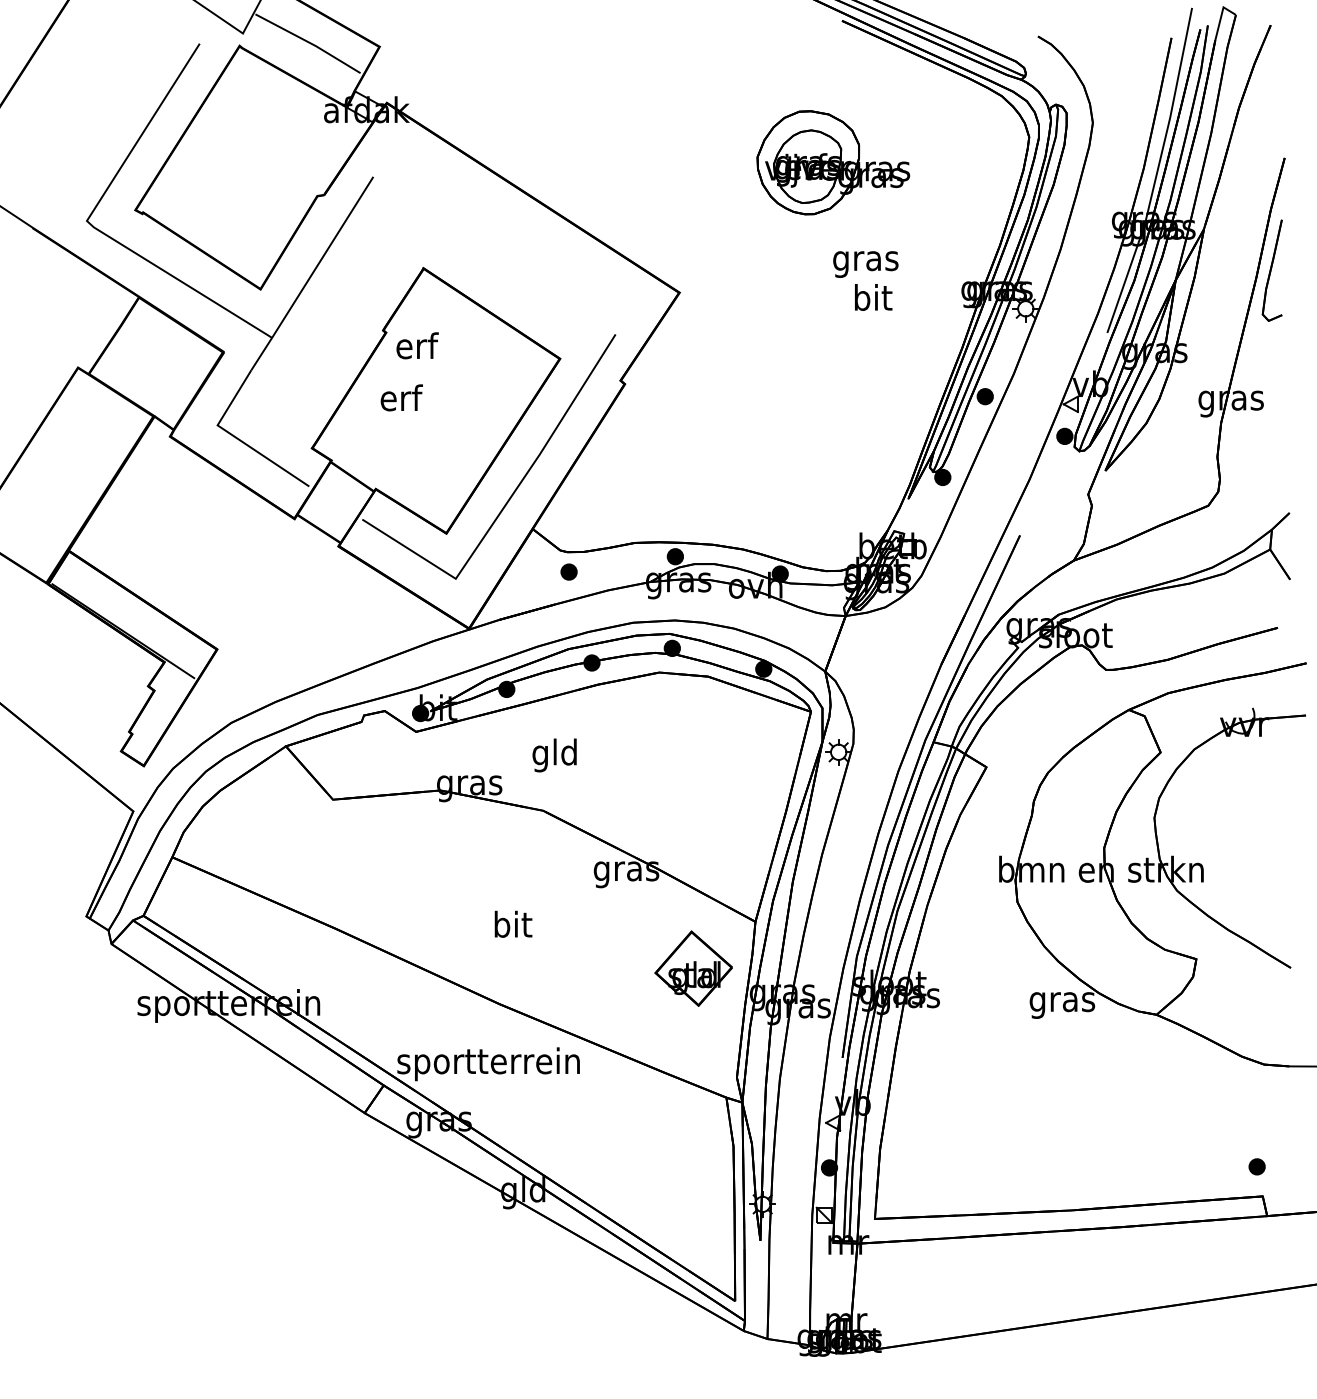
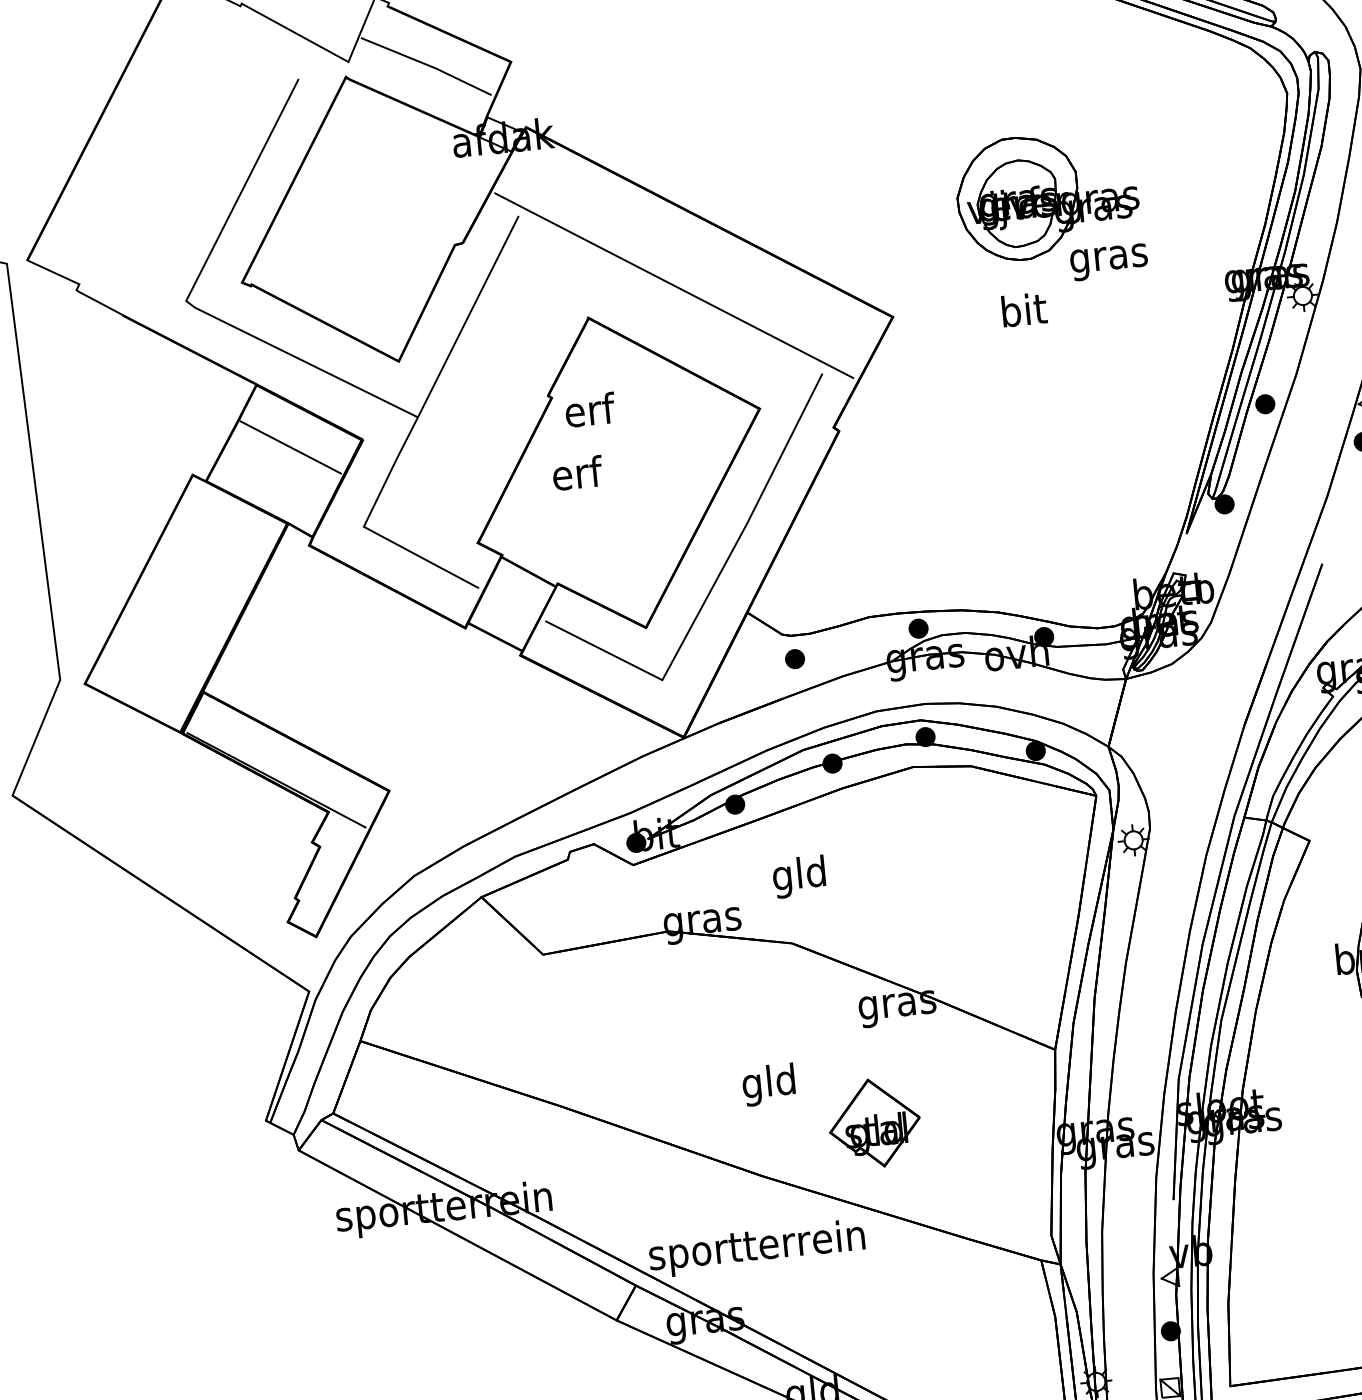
part: (833, 162) -> (1047, 195), moved
line: (498, 248) -> (674, 285), added
text: (873, 297) -> (1024, 309), moved
line: (162, 352) -> (290, 447), added
text: (511, 927) -> (768, 1084), bit -> gld
part: (693, 968) -> (874, 1123), moved

